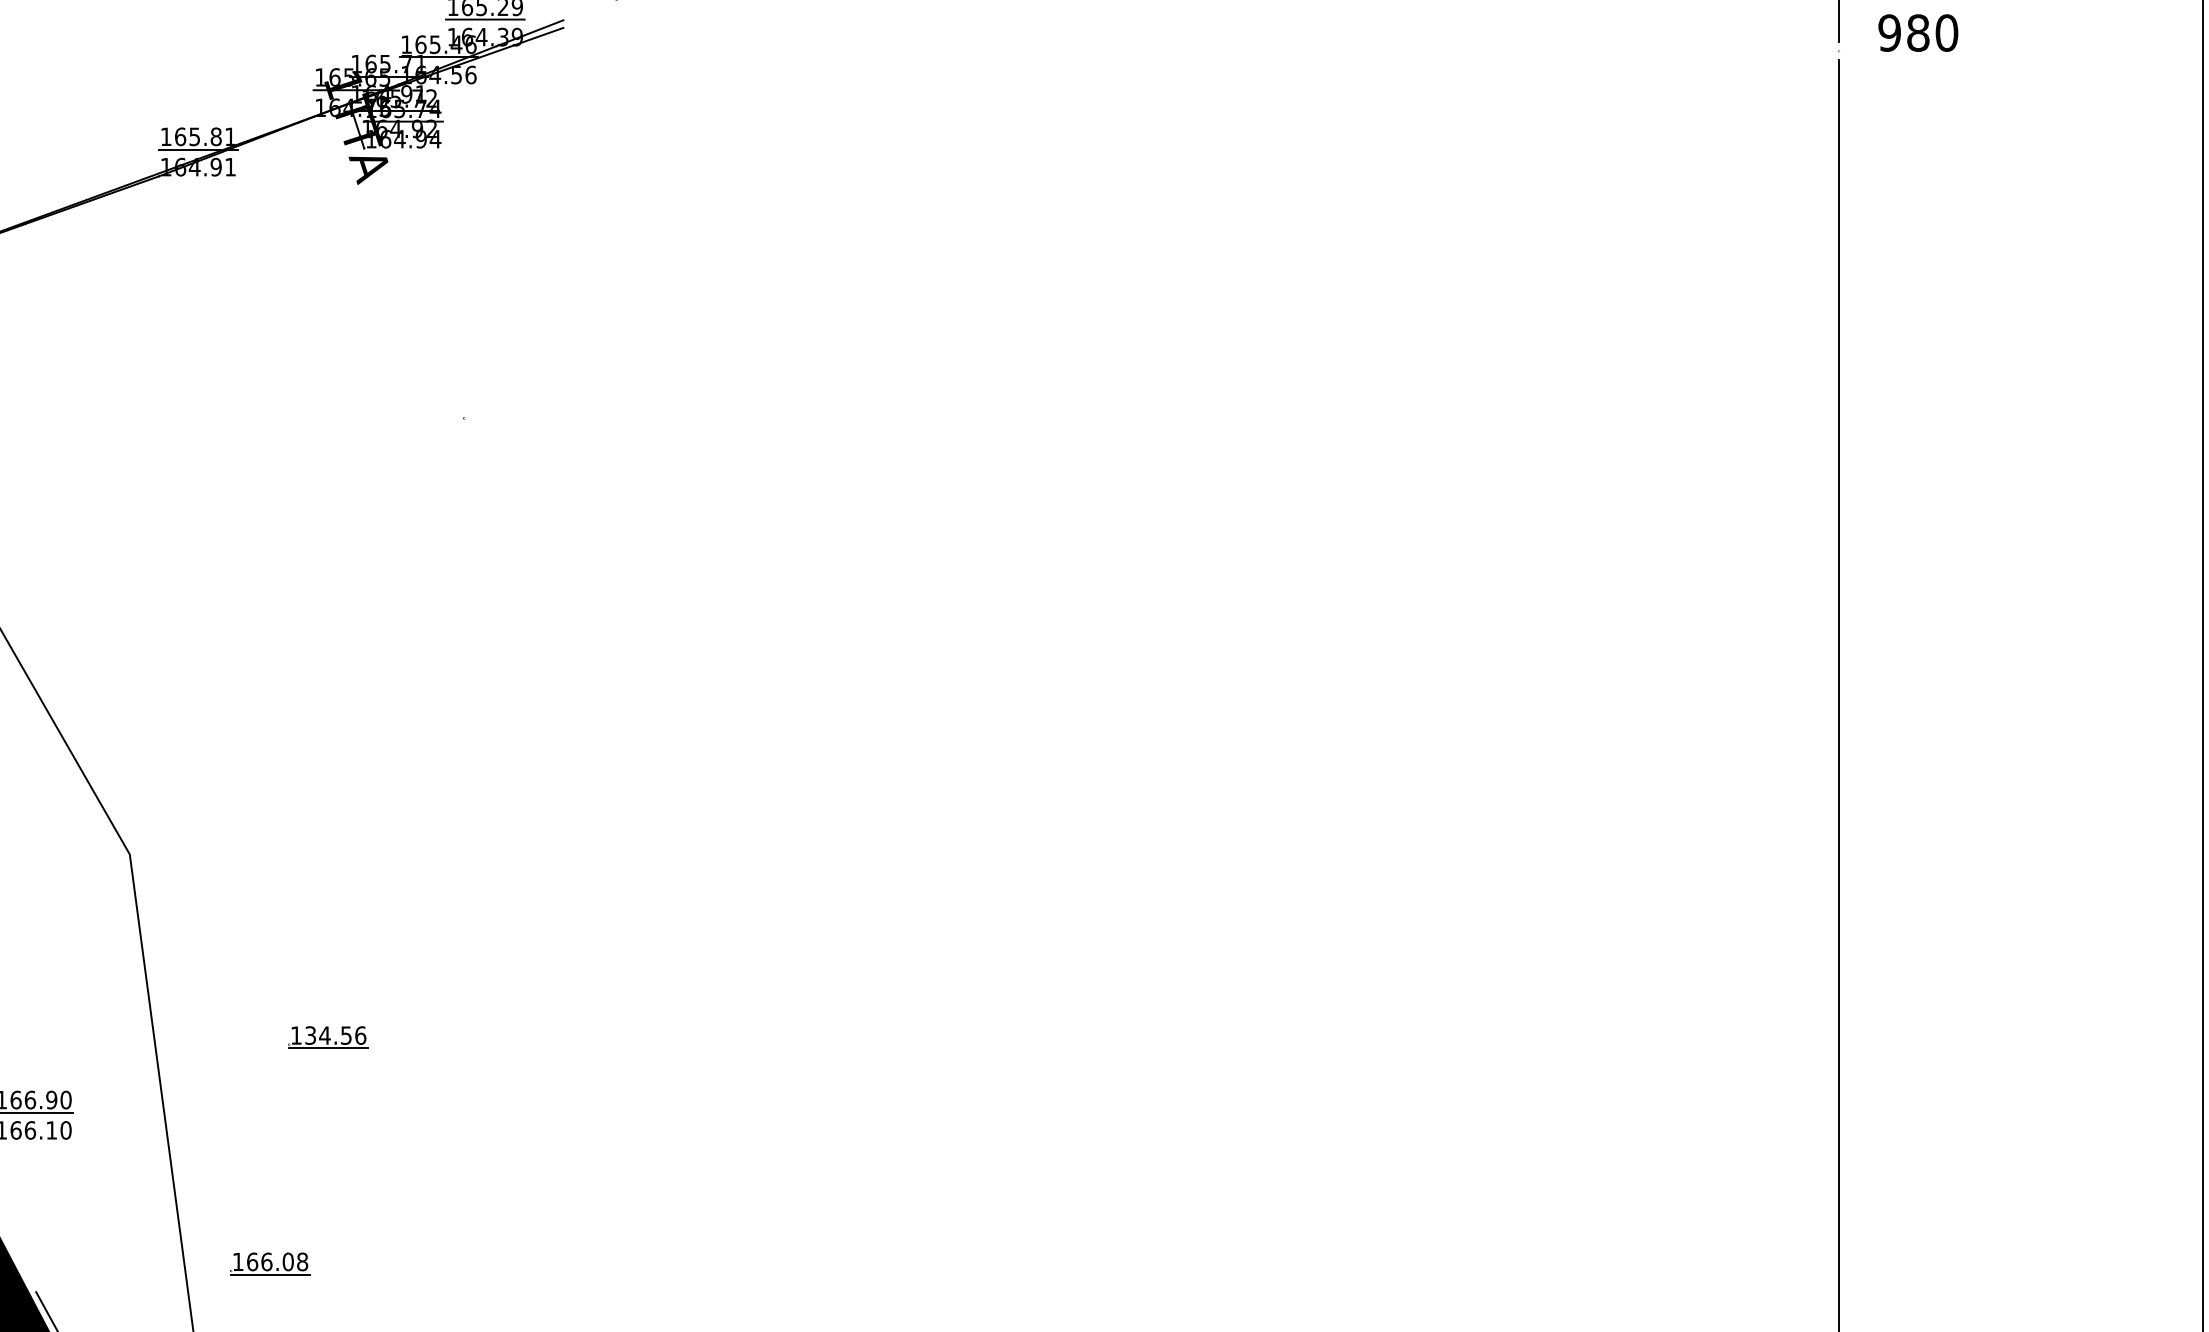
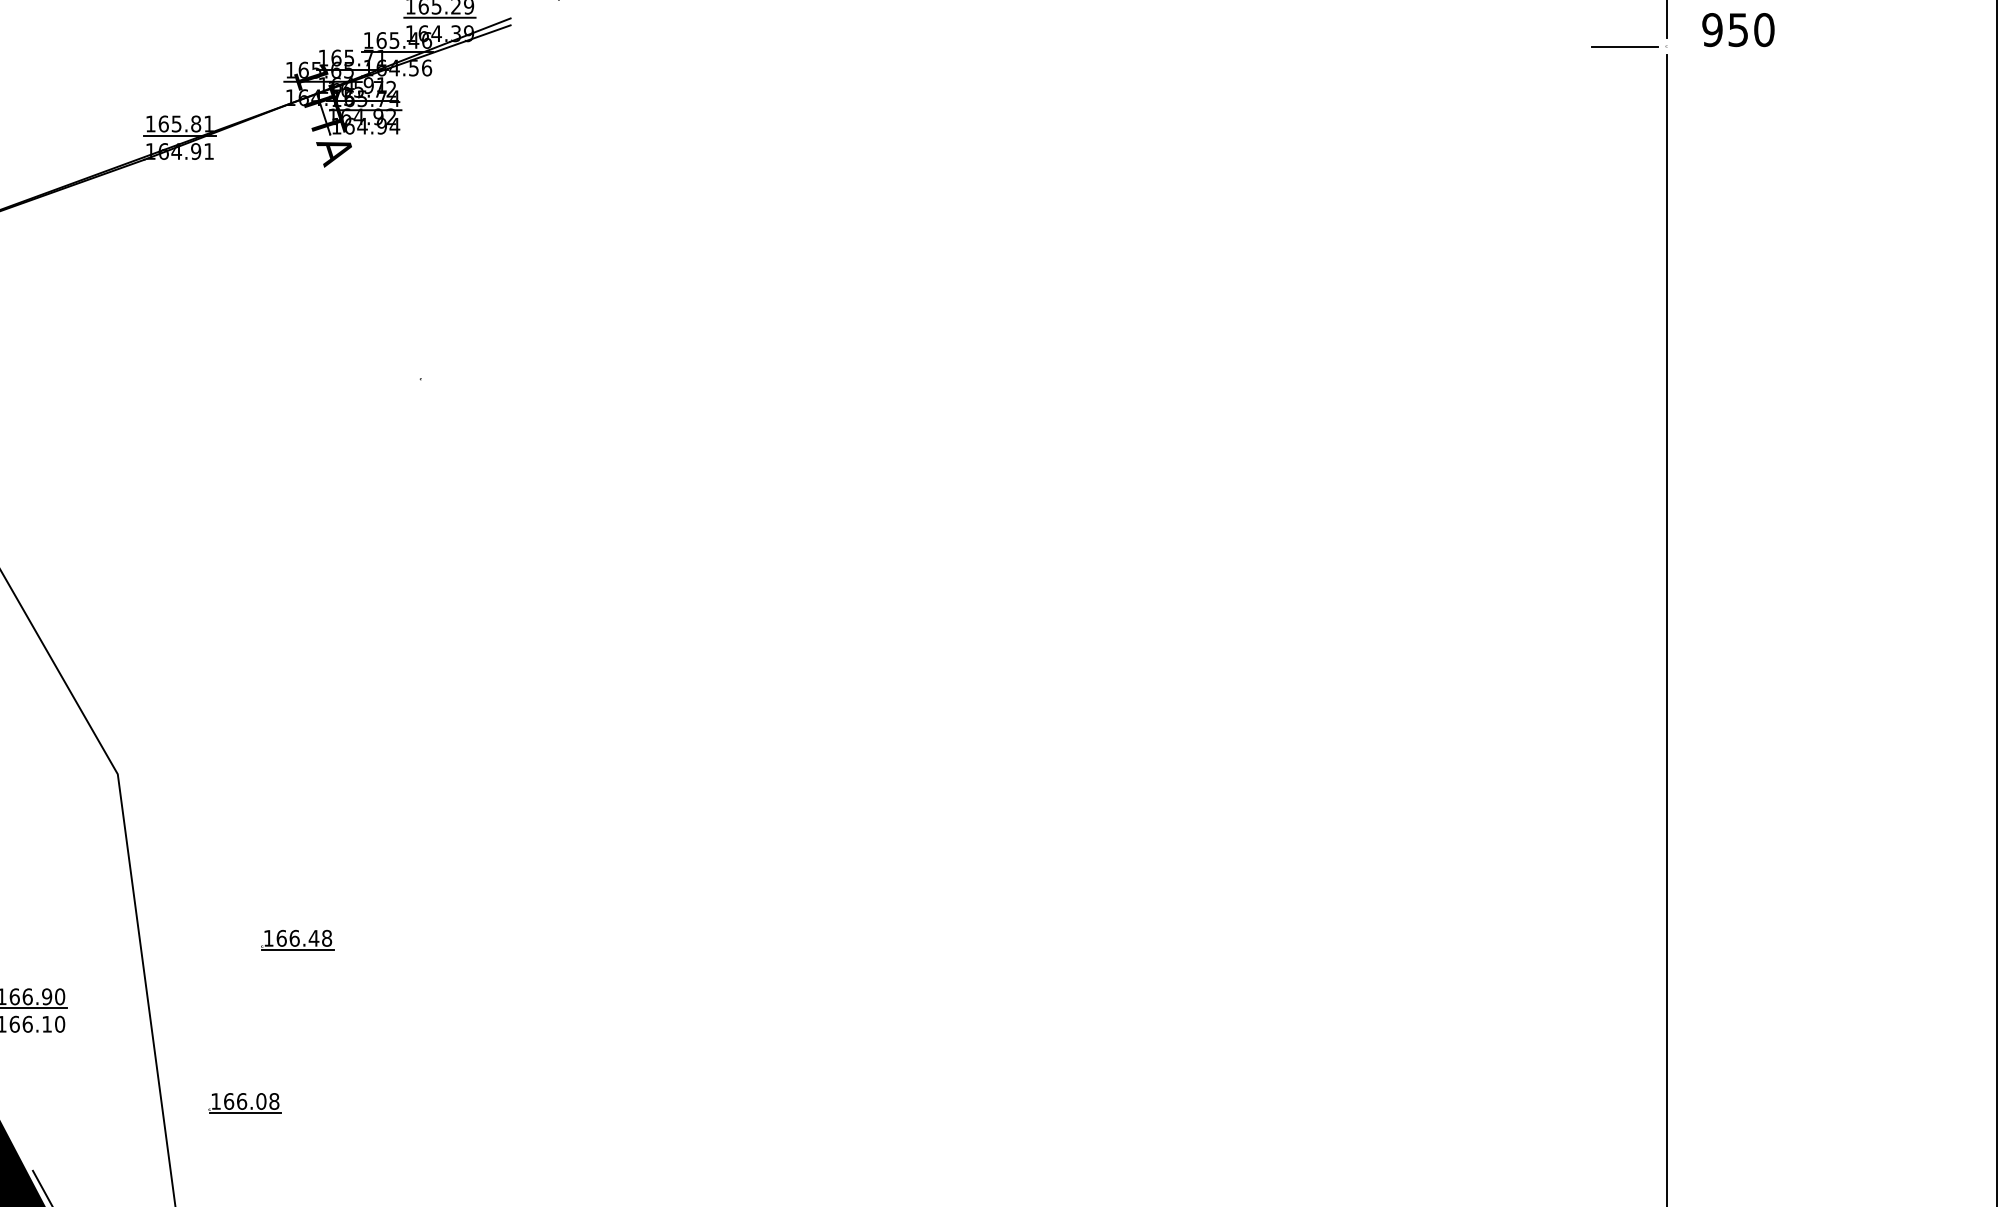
text: (1918, 33) -> (1738, 30), 980 -> 950
line: (1793, 51) -> (1625, 46), added
text: (335, 1034) -> (304, 937), 134.56 -> 166.48
part: (269, 1264) -> (244, 1103), moved

